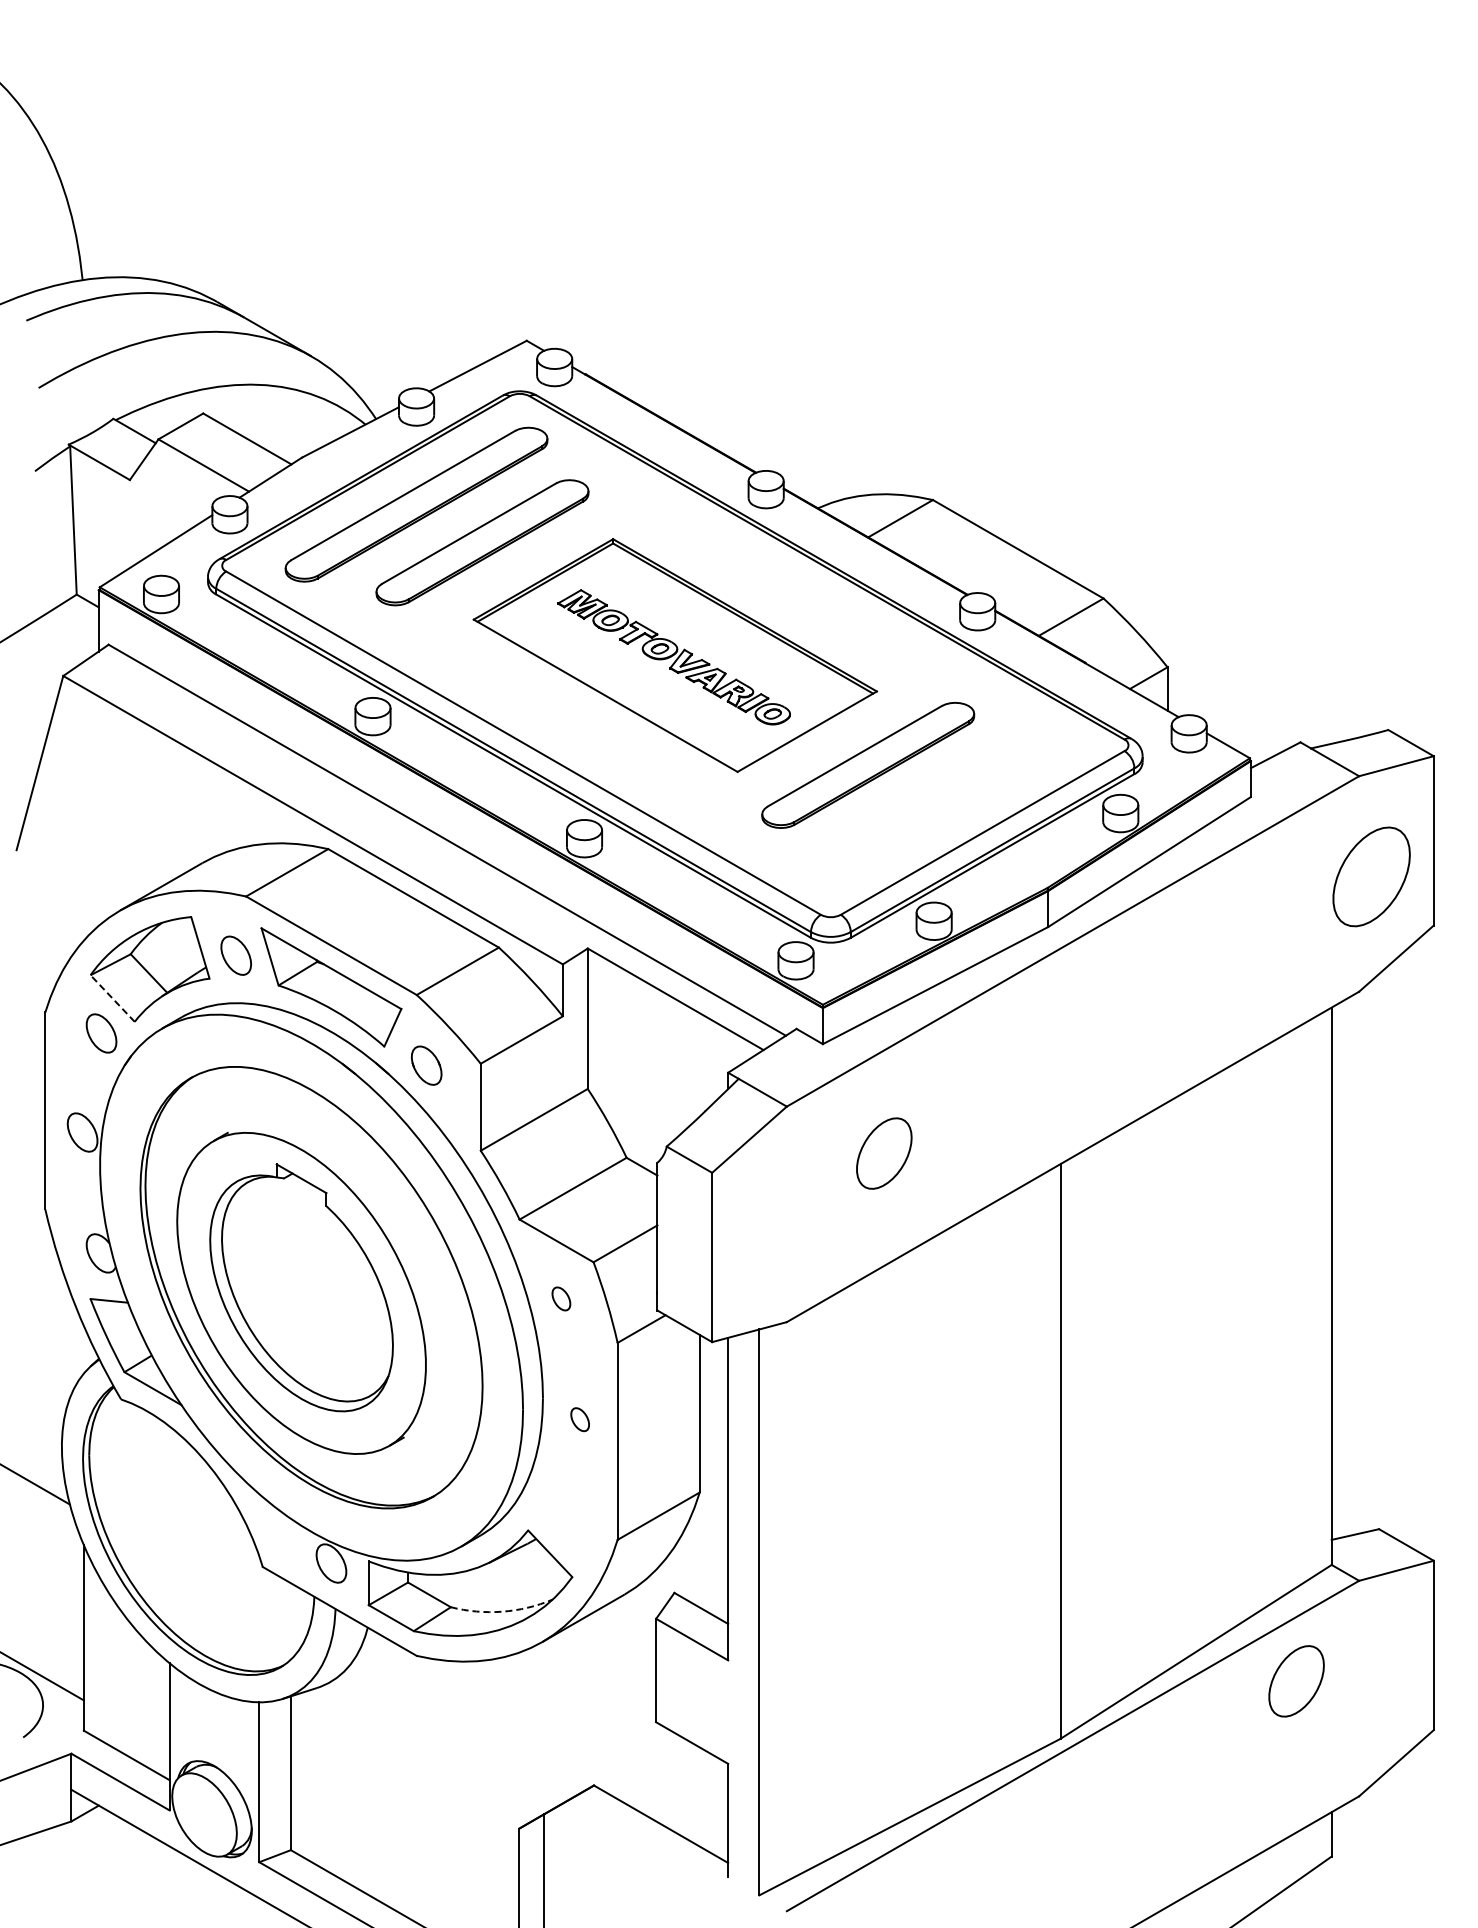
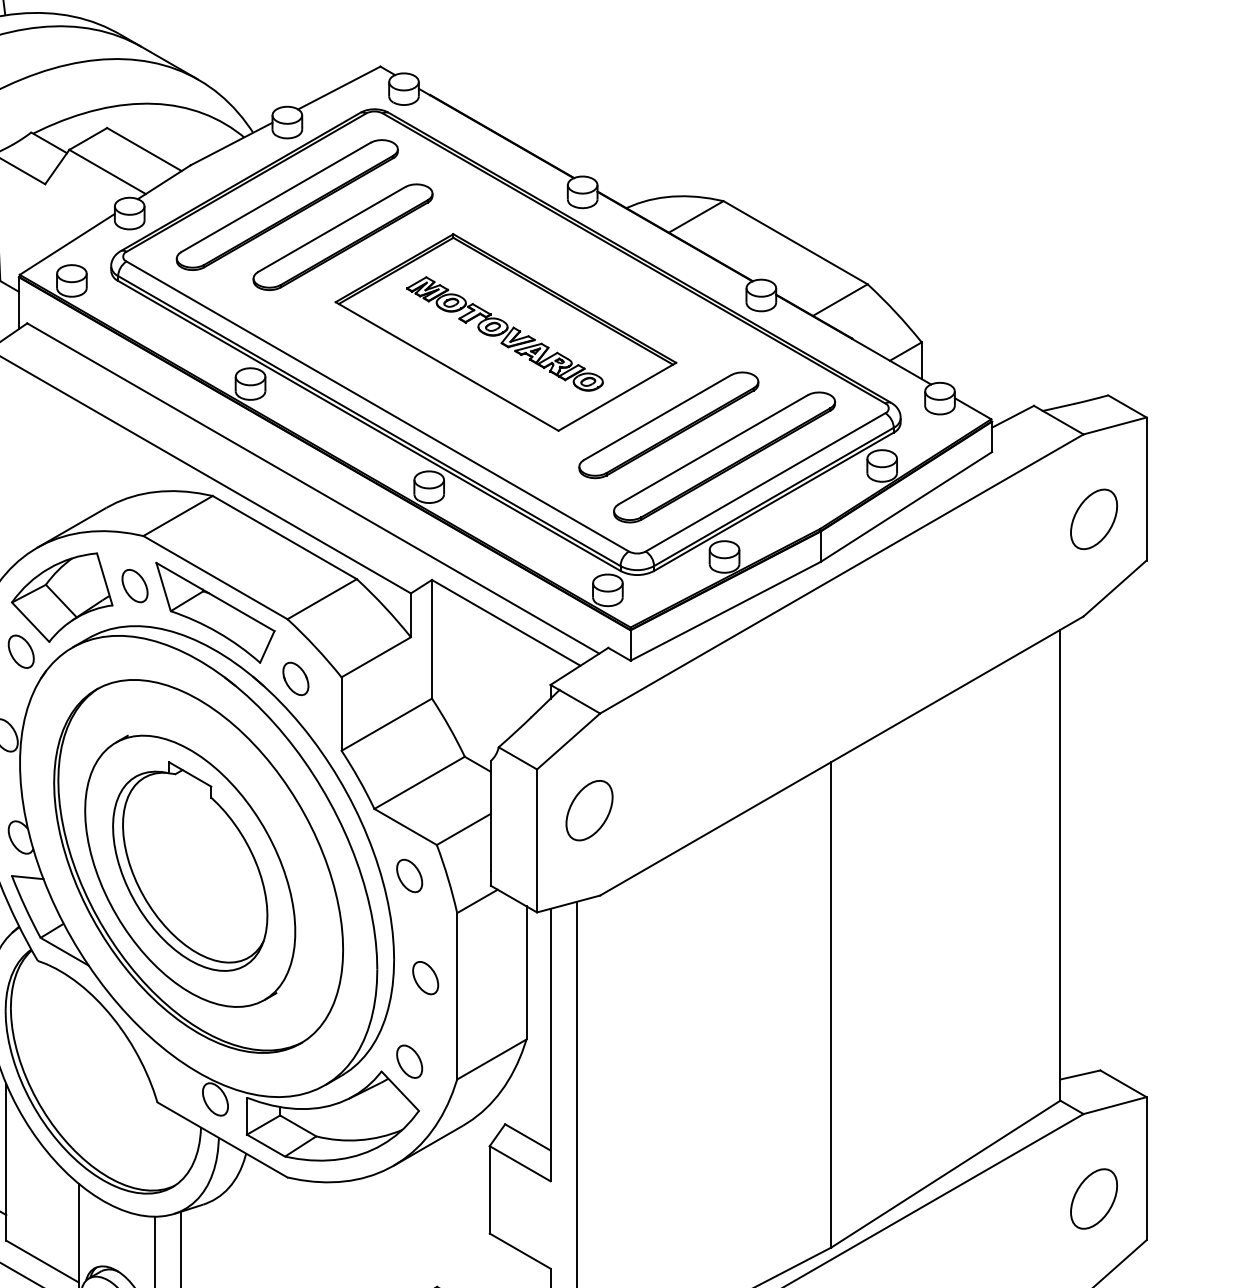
part: (933, 803) -> (724, 457), added
part: (1371, 876) -> (1093, 519), size x0.71
line: (112, 998) -> (30, 622), dashed -> solid
part: (884, 1153) -> (589, 810), moved
part: (561, 1298) -> (409, 875), size x1.67
part: (579, 1419) -> (424, 977), size x1.67
part: (561, 1518) -> (409, 1061), added
arc: (502, 1611) -> (359, 1139), dashed -> solid
part: (1296, 1681) -> (1093, 1199), moved

